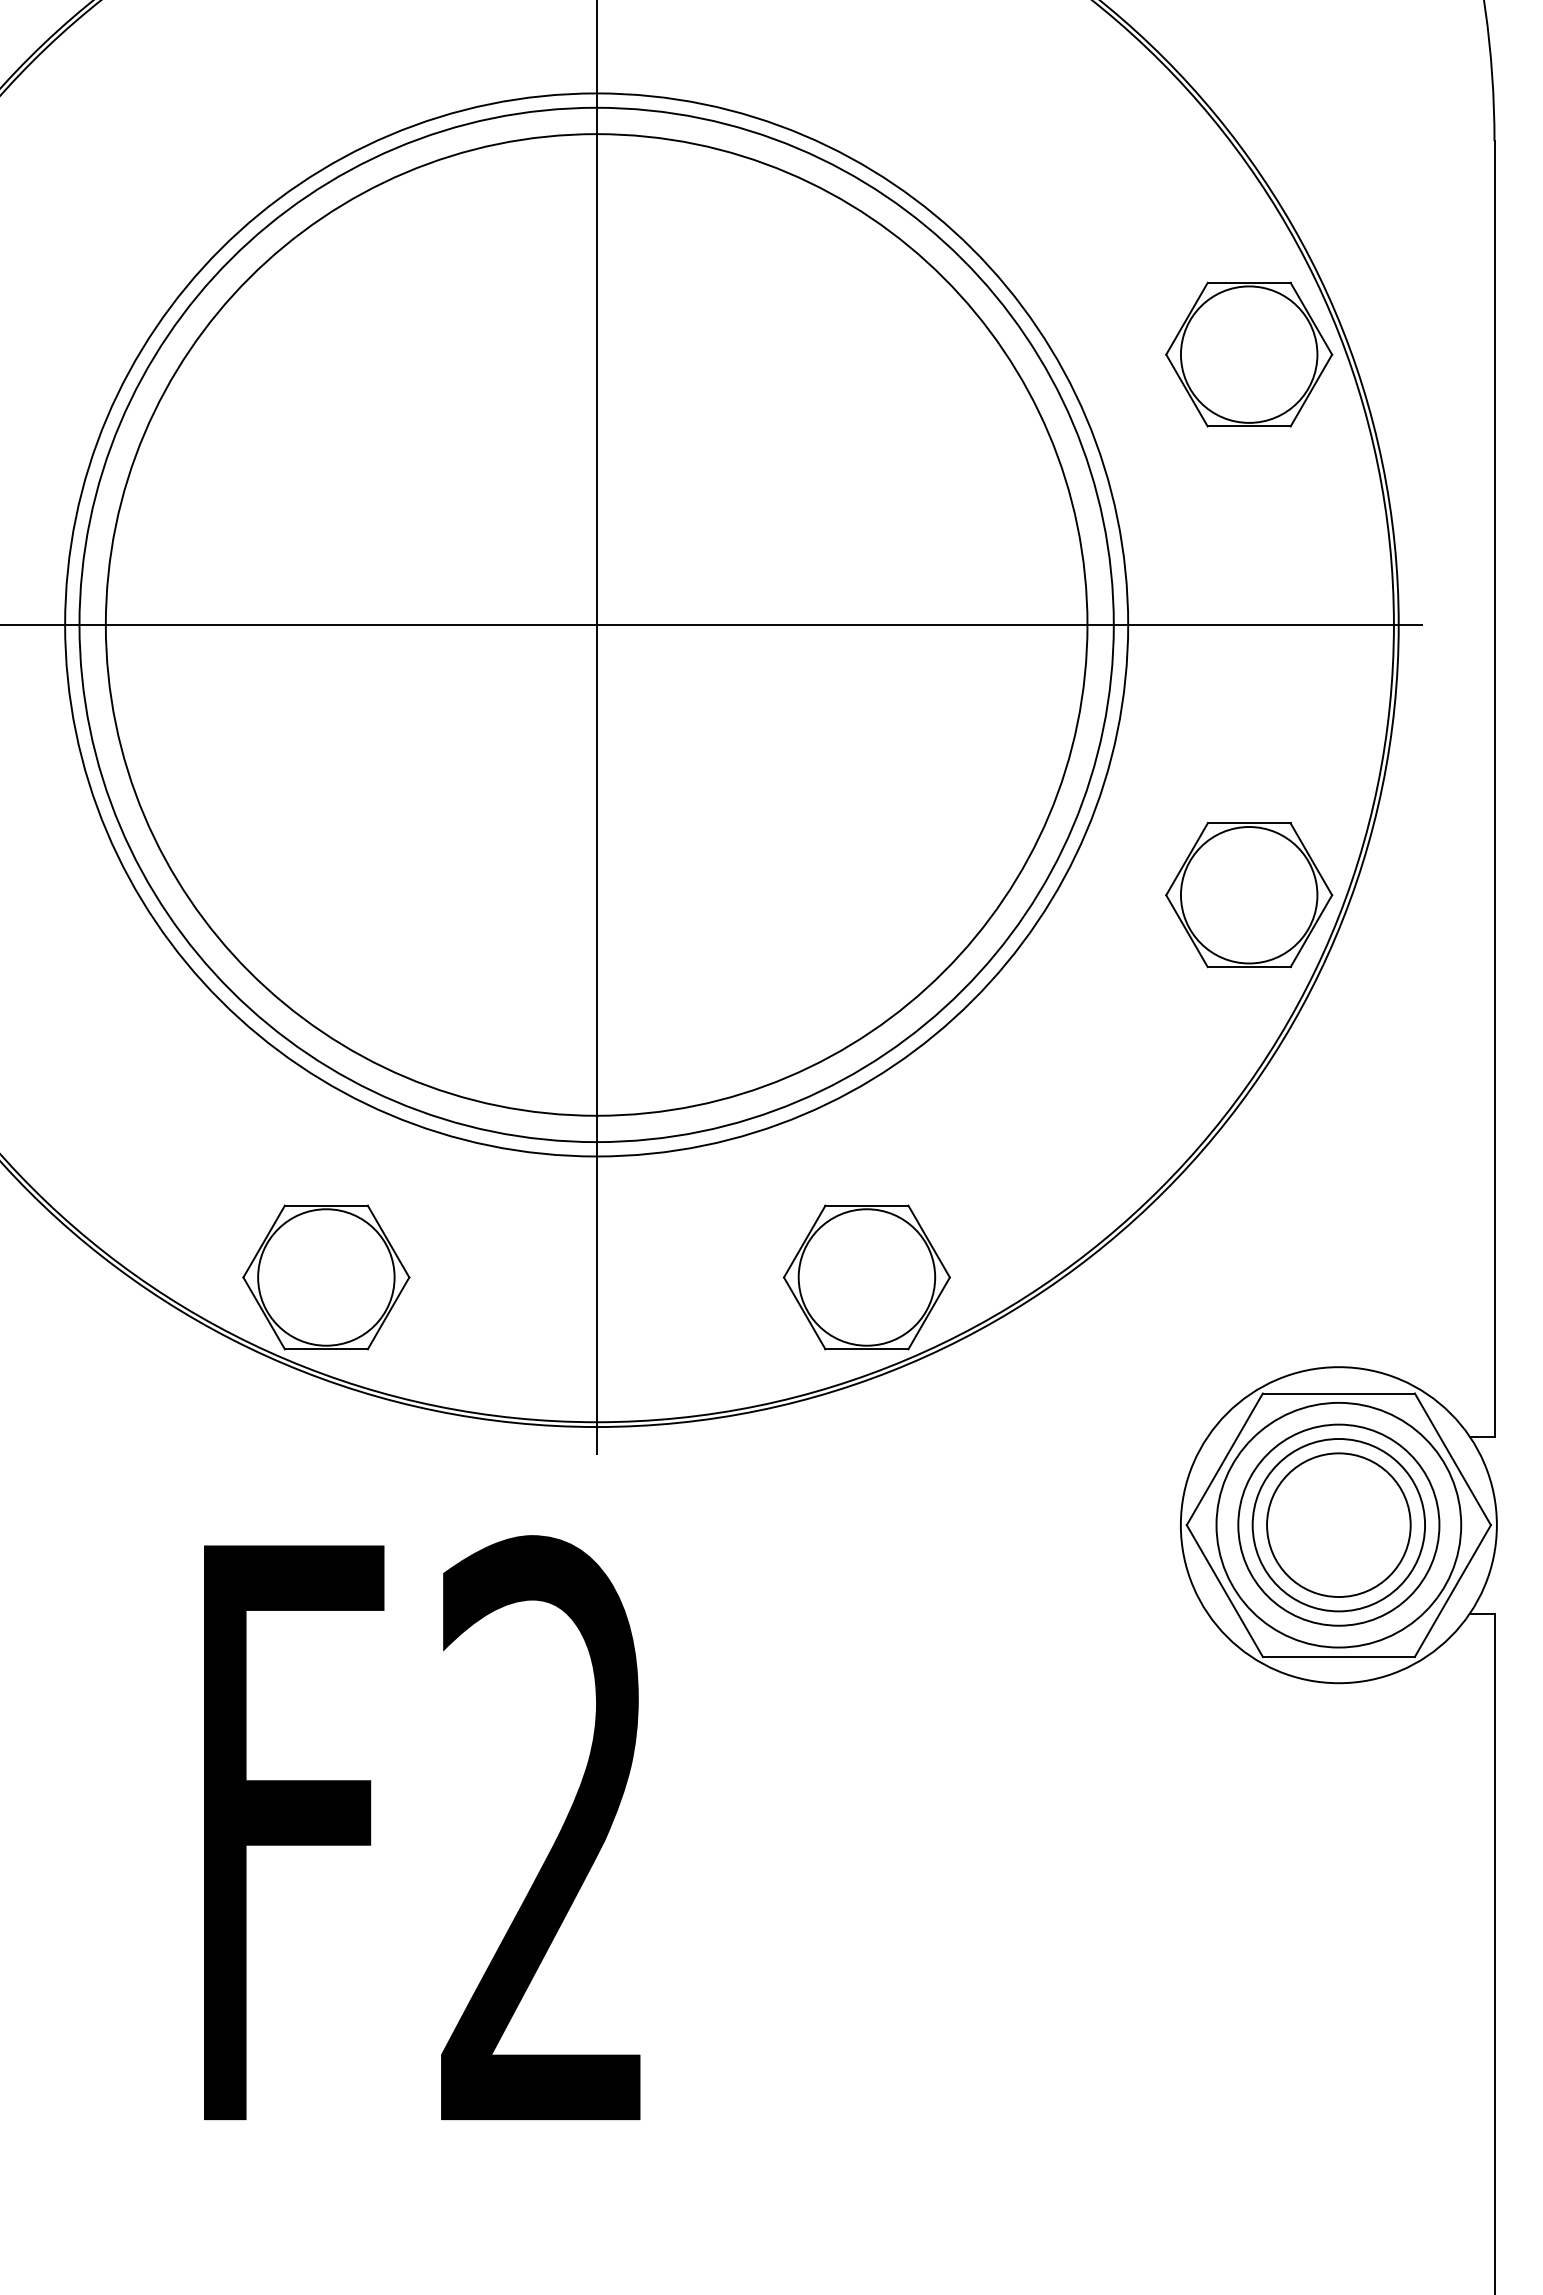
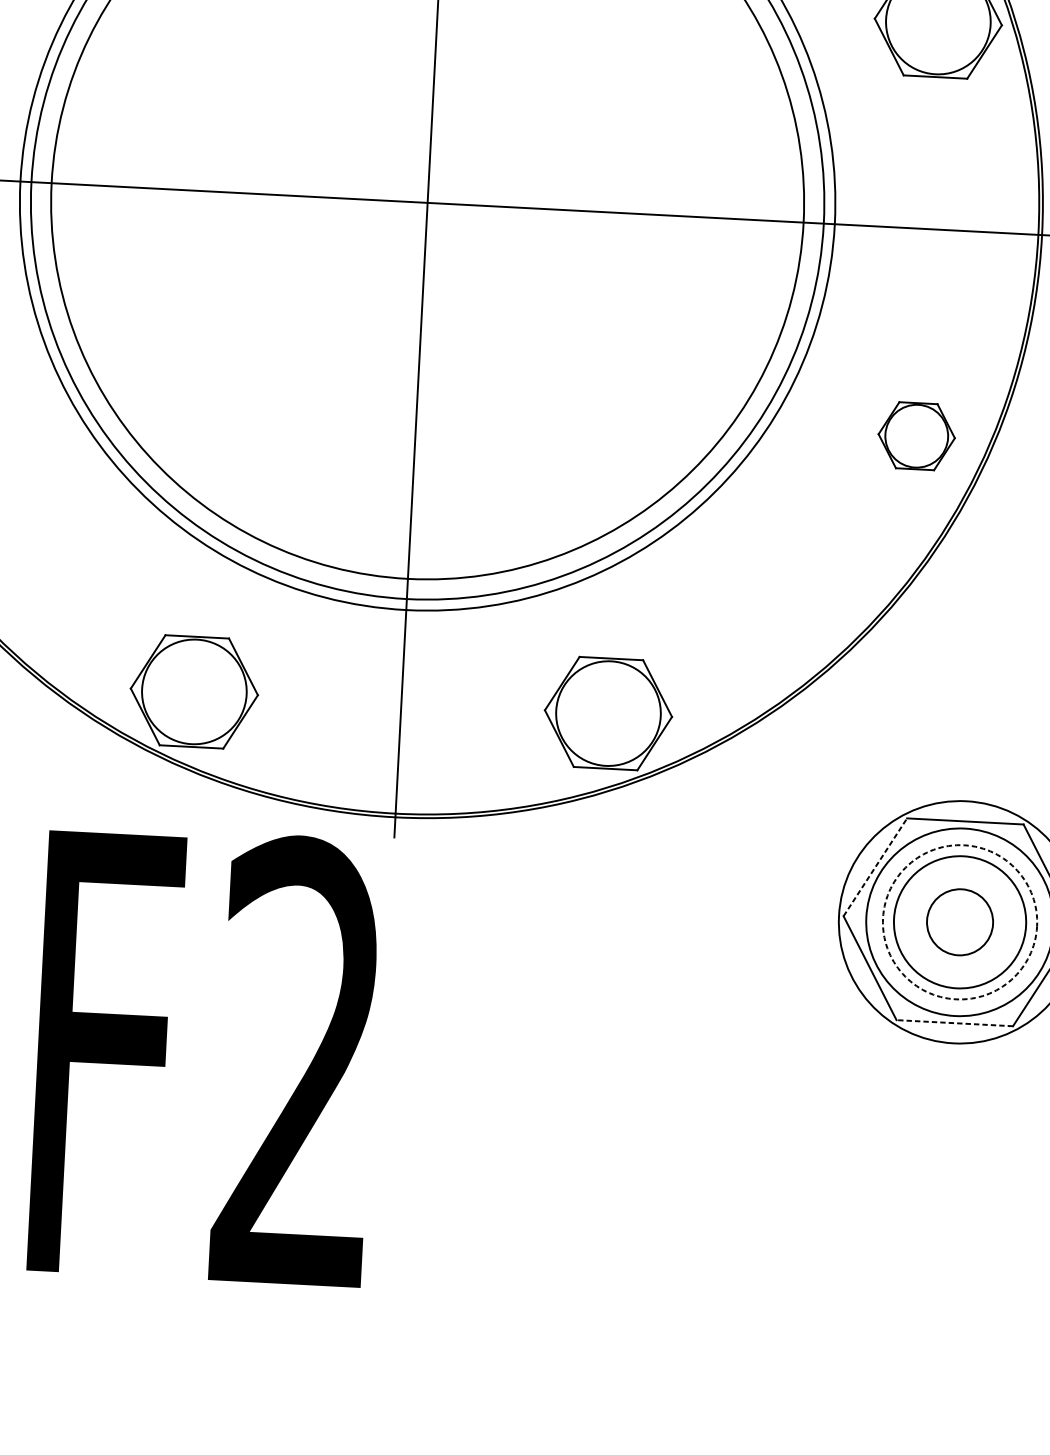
part: (1249, 895) -> (916, 436), size x0.6
line: (1225, 1458) -> (875, 866), solid -> dashed
circle: (1338, 1524) -> (959, 921), solid -> dashed
circle: (1338, 1525) -> (959, 922), size x0.6
line: (1338, 1656) -> (954, 1022), solid -> dashed
text: (422, 1827) -> (205, 1055), moved

